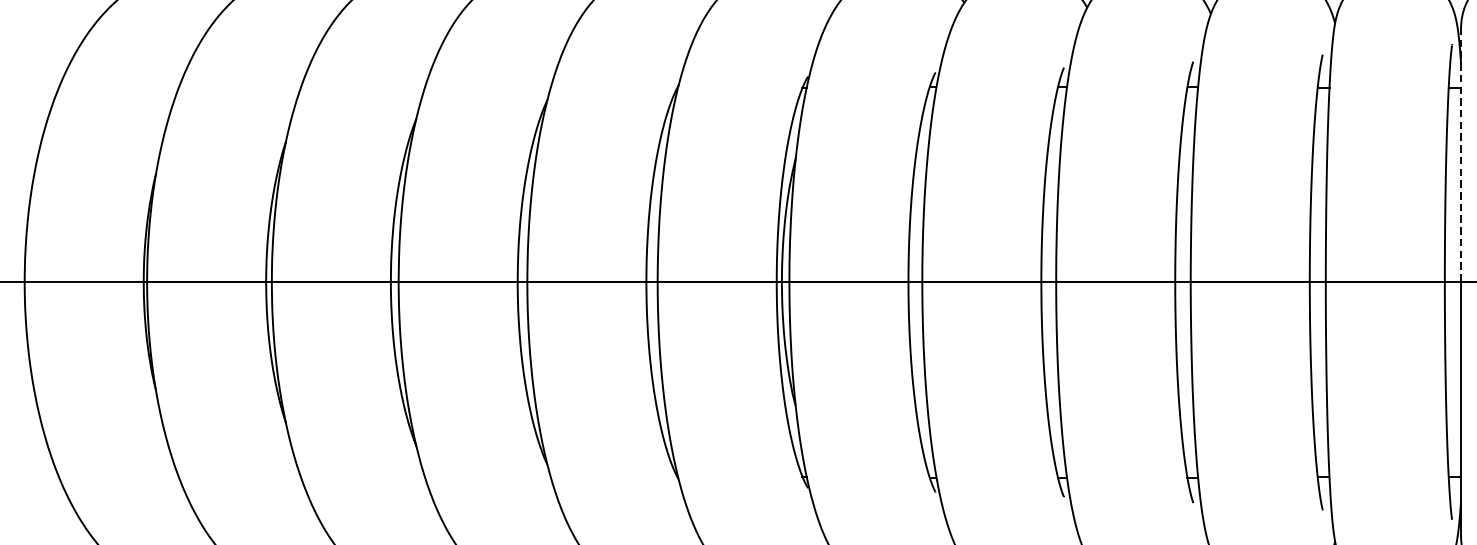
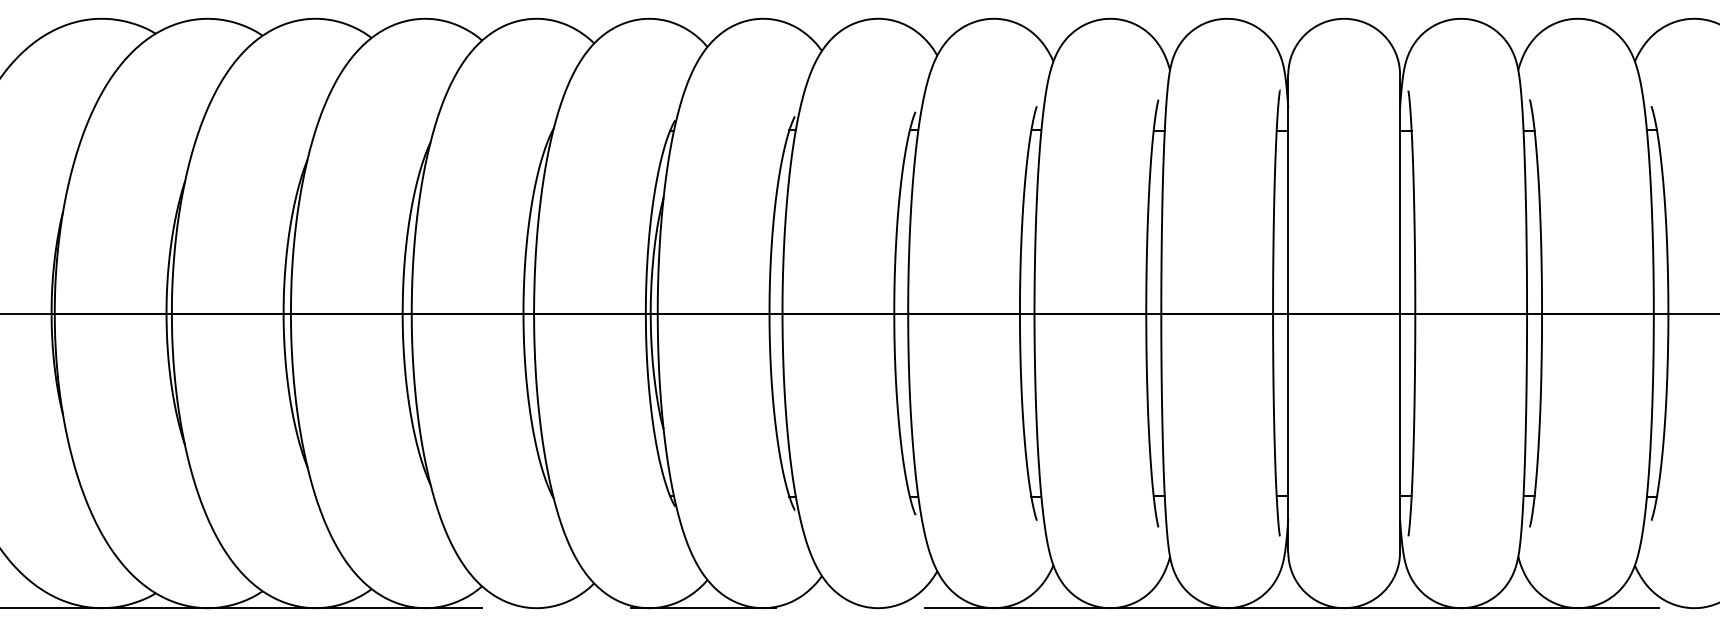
line: (1461, 155) -> (1288, 194), dashed -> solid

